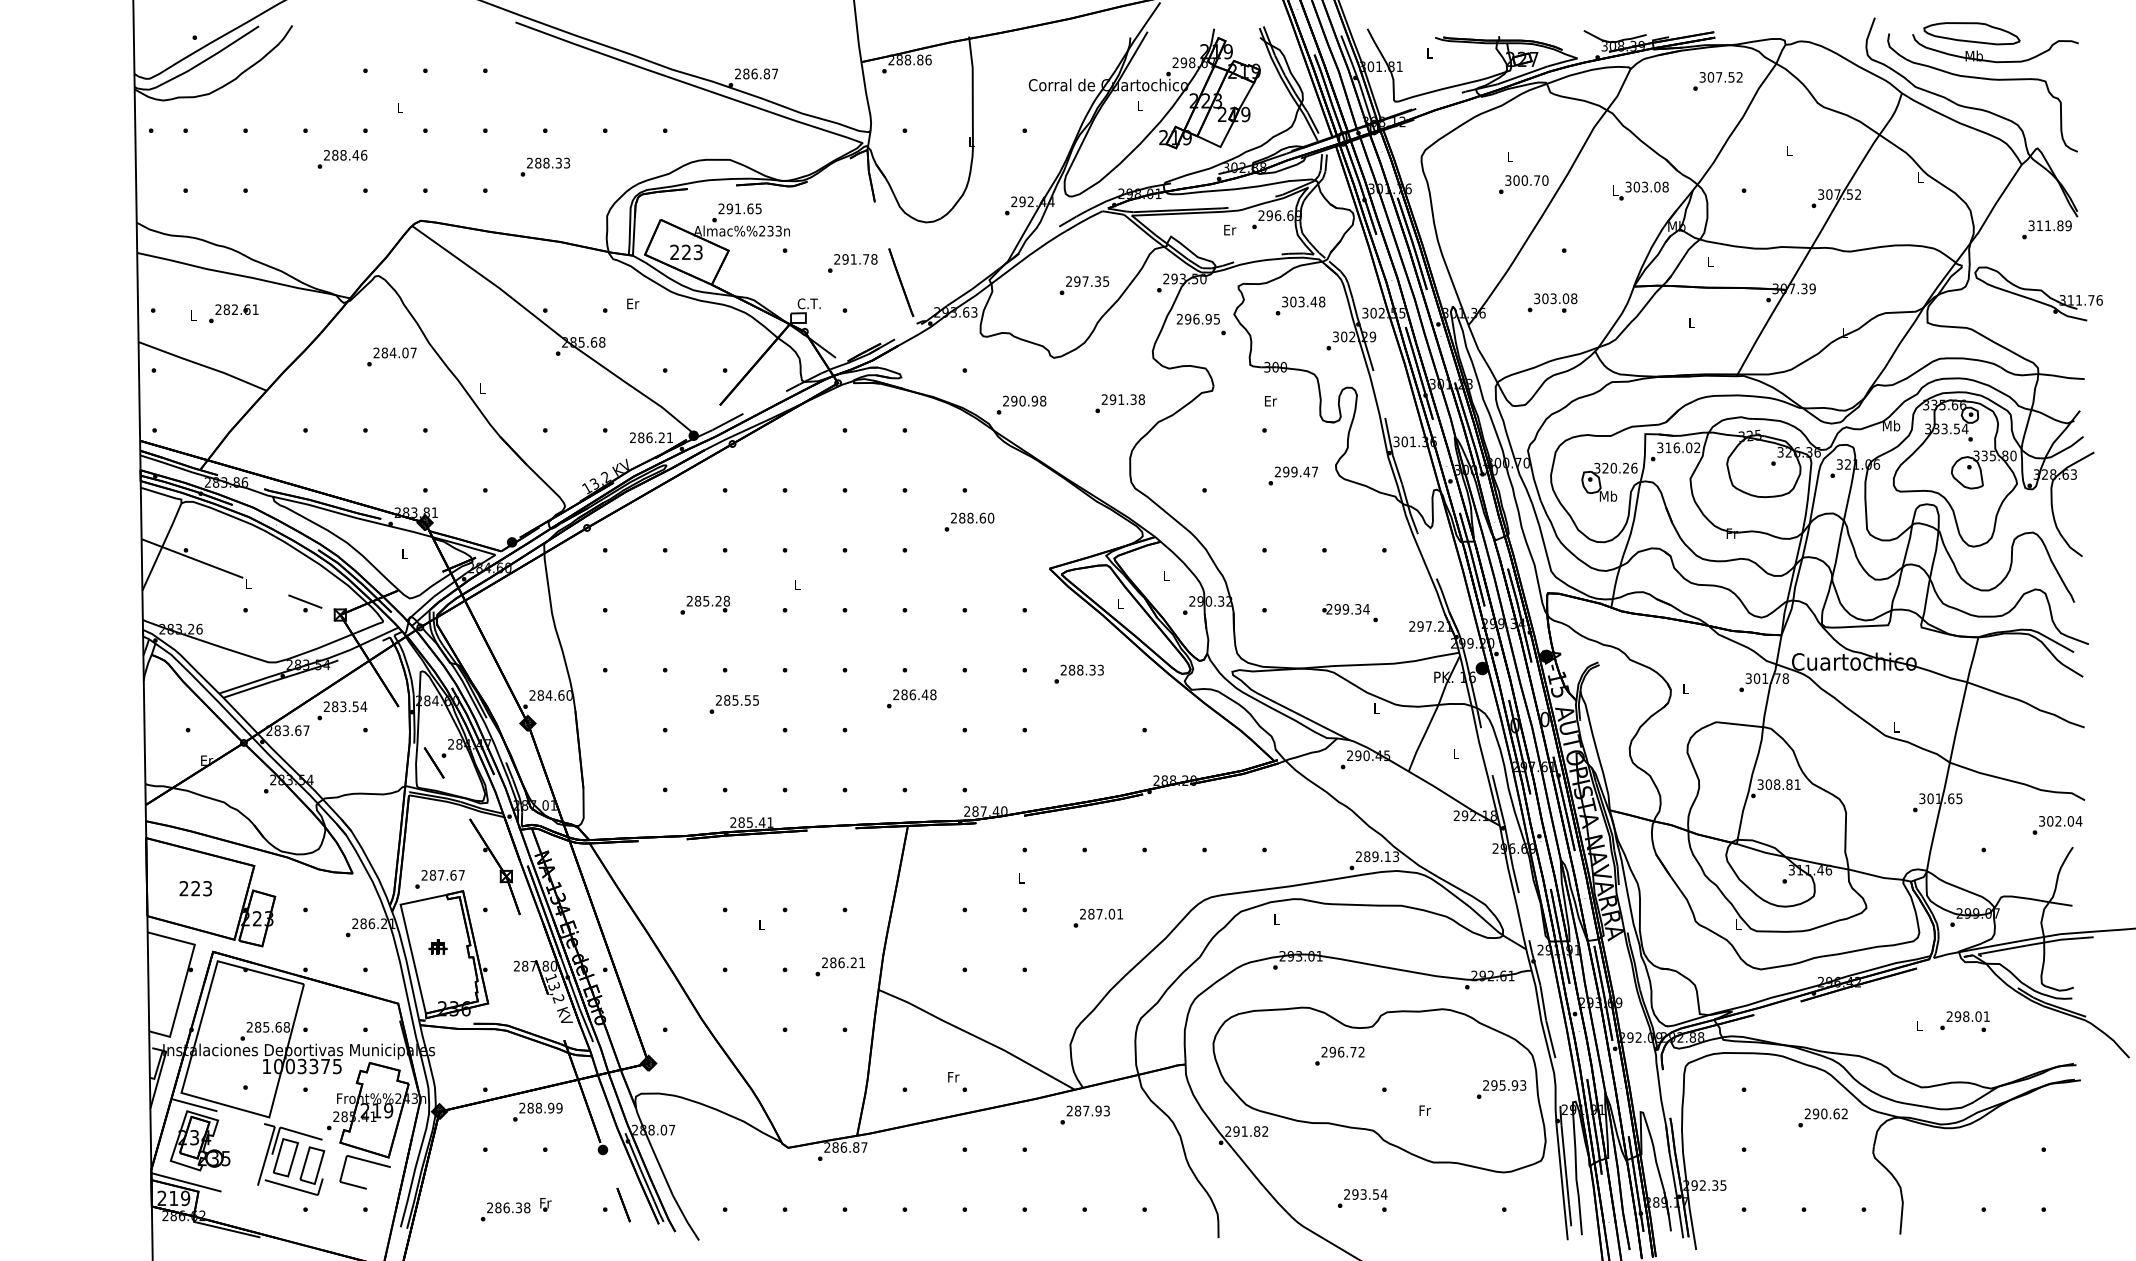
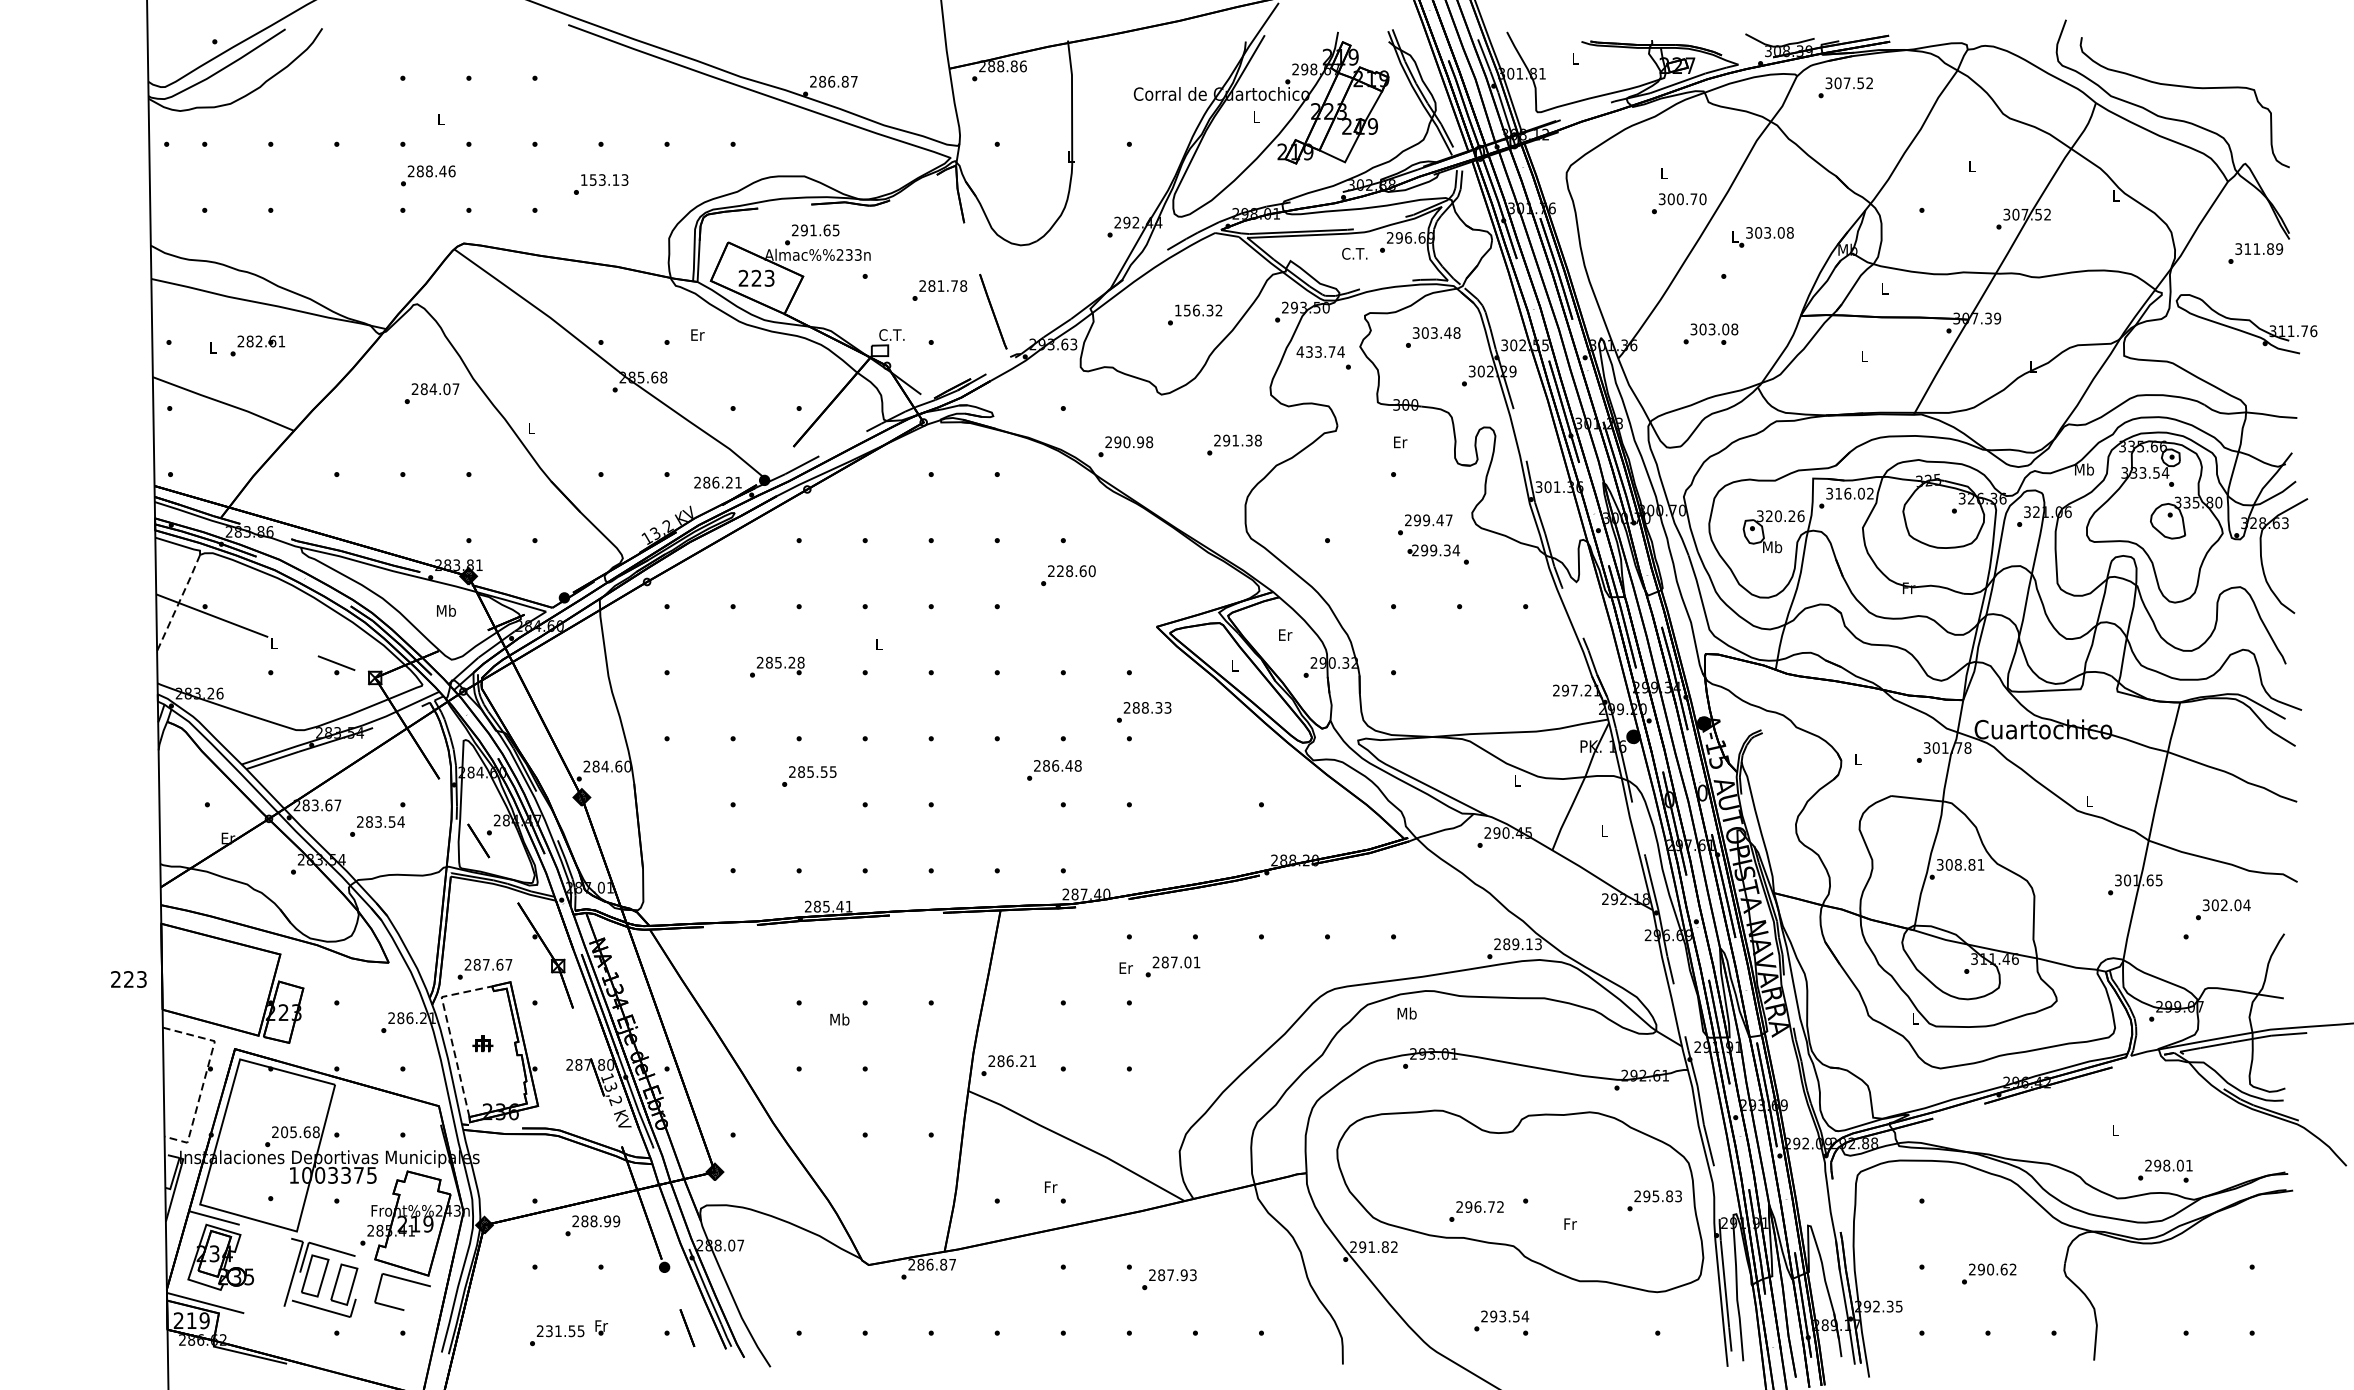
part: (1995, 42) -> (2199, 47), removed
text: (1717, 81) -> (1845, 87), moved
text: (342, 159) -> (428, 176), moved
text: (544, 162) -> (600, 179), 288.33 -> 153.13
text: (1640, 190) -> (1762, 236), moved
text: (1228, 229) -> (1353, 253), Er -> C.T.
text: (845, 259) -> (931, 286), 291.78 -> 281.78
text: (1087, 281) -> (1198, 310), 297.35 -> 156.32
text: (1198, 318) -> (1320, 351), 296.95 -> 433.74
text: (962, 518) -> (1060, 571), 288.60 -> 228.60
line: (162, 546) -> (179, 602), solid -> dashed
text: (404, 553) -> (445, 610), L -> Mb
text: (1166, 576) -> (1285, 635), L -> Er
text: (1349, 613) -> (1437, 555), moved
text: (1078, 673) -> (1143, 711), moved
text: (911, 698) -> (1054, 769), moved
text: (342, 710) -> (377, 826), moved
text: (2057, 825) -> (2223, 909), moved
text: (1022, 878) -> (1126, 968), L -> Er
text: (195, 888) -> (128, 979), moved
text: (1097, 917) -> (1172, 966), moved
text: (1276, 919) -> (1406, 1013), L -> Mb
text: (761, 924) -> (839, 1018), L -> Mb
line: (407, 935) -> (449, 1031), solid -> dashed
text: (839, 966) -> (1007, 1065), moved
line: (185, 978) -> (204, 1078), solid -> dashed
text: (1964, 1021) -> (2164, 1171), moved
text: (257, 1027) -> (283, 1132), 285.68 -> 205.68
text: (1339, 1055) -> (1476, 1210), moved
text: (1514, 1085) -> (1668, 1196), 295.93 -> 295.83
text: (1084, 1114) -> (1168, 1279), moved
text: (1822, 1117) -> (1988, 1273), moved
text: (512, 1207) -> (564, 1330), 286.38 -> 231.55

